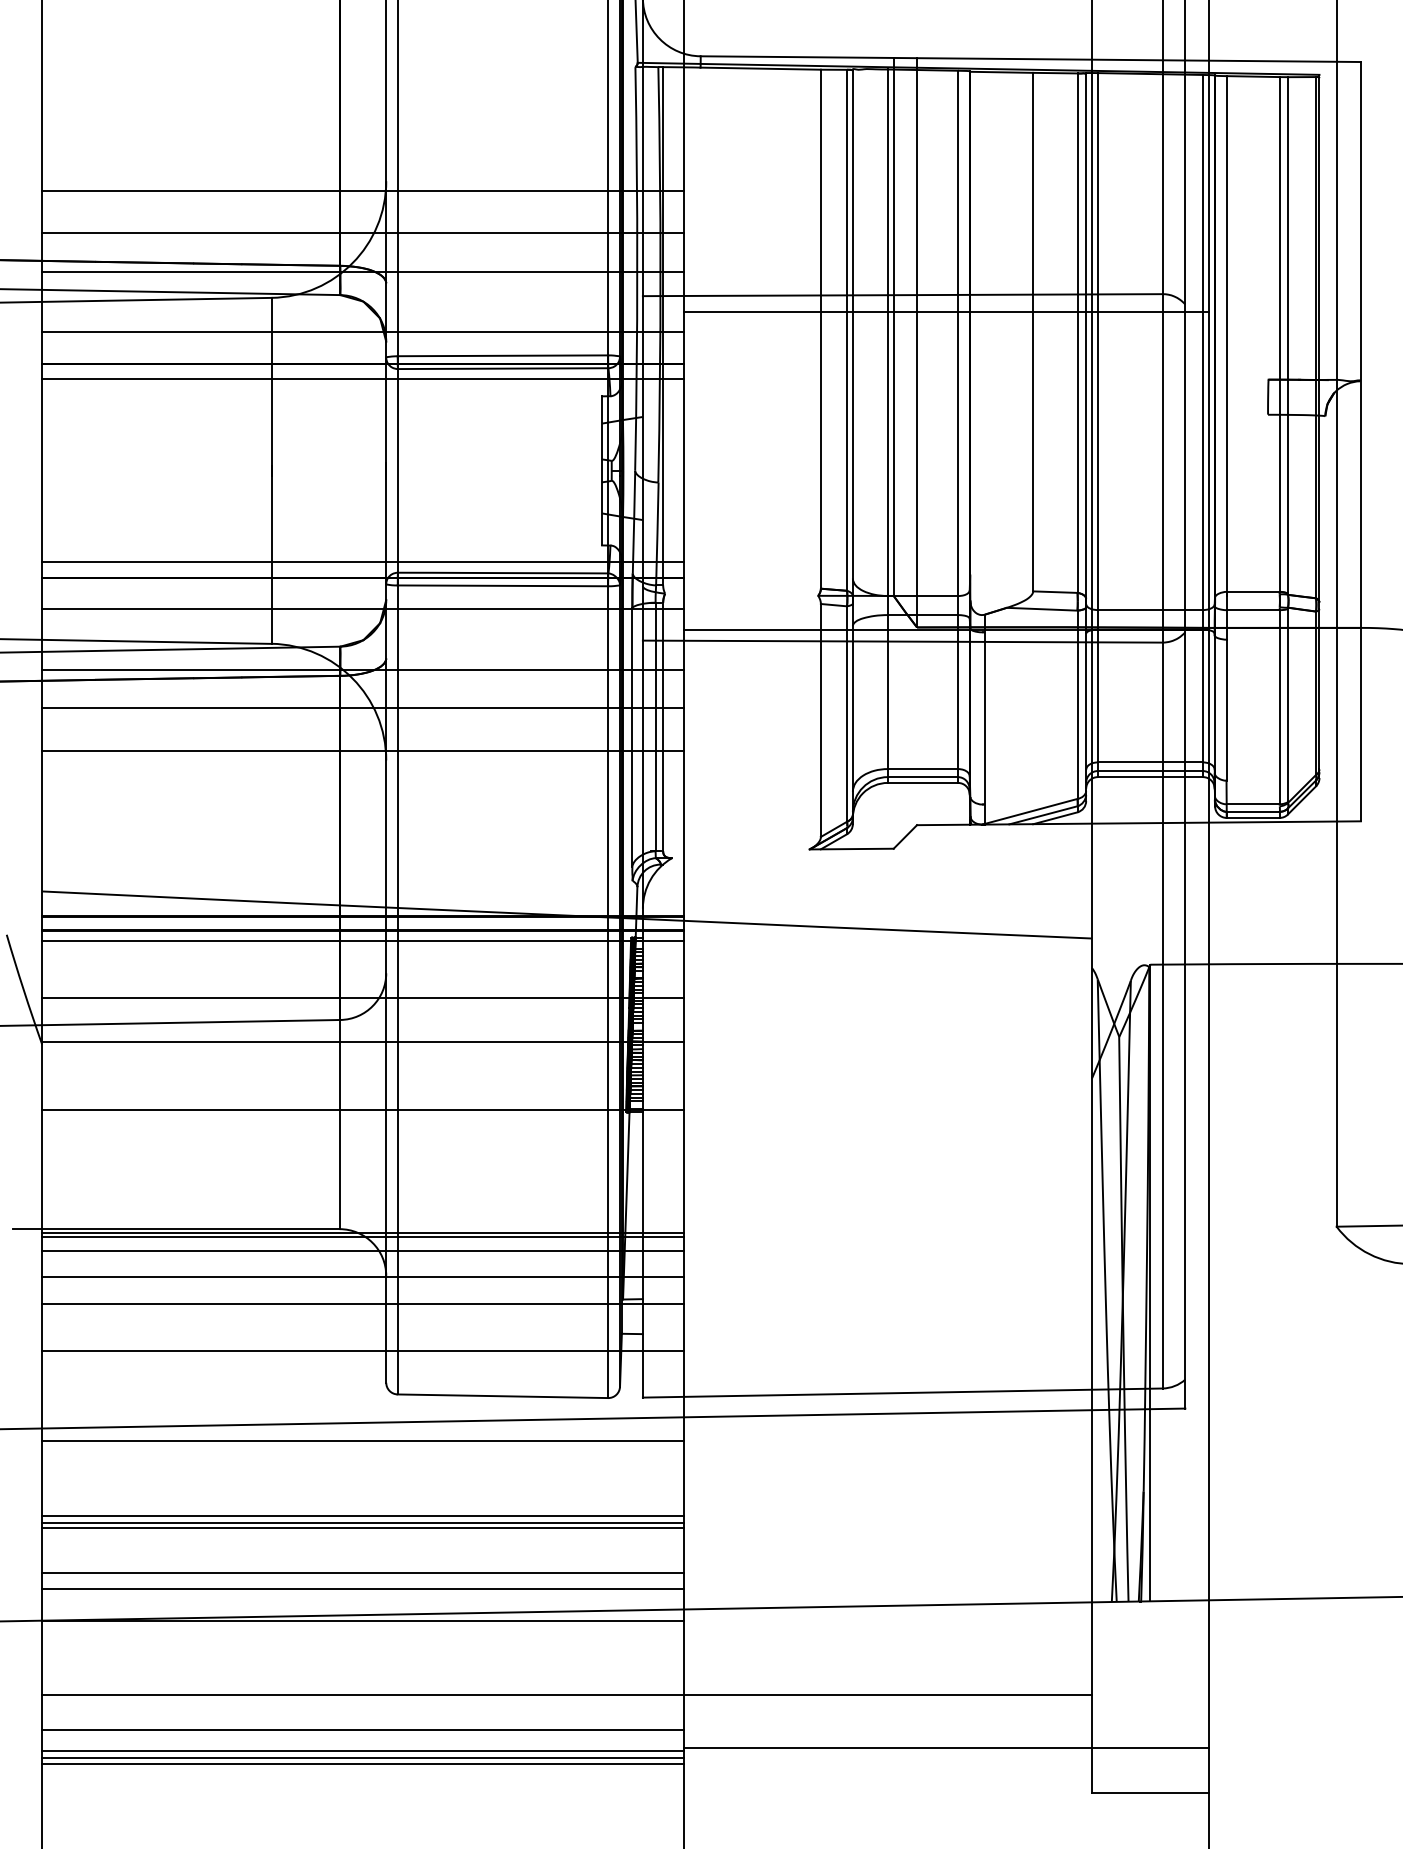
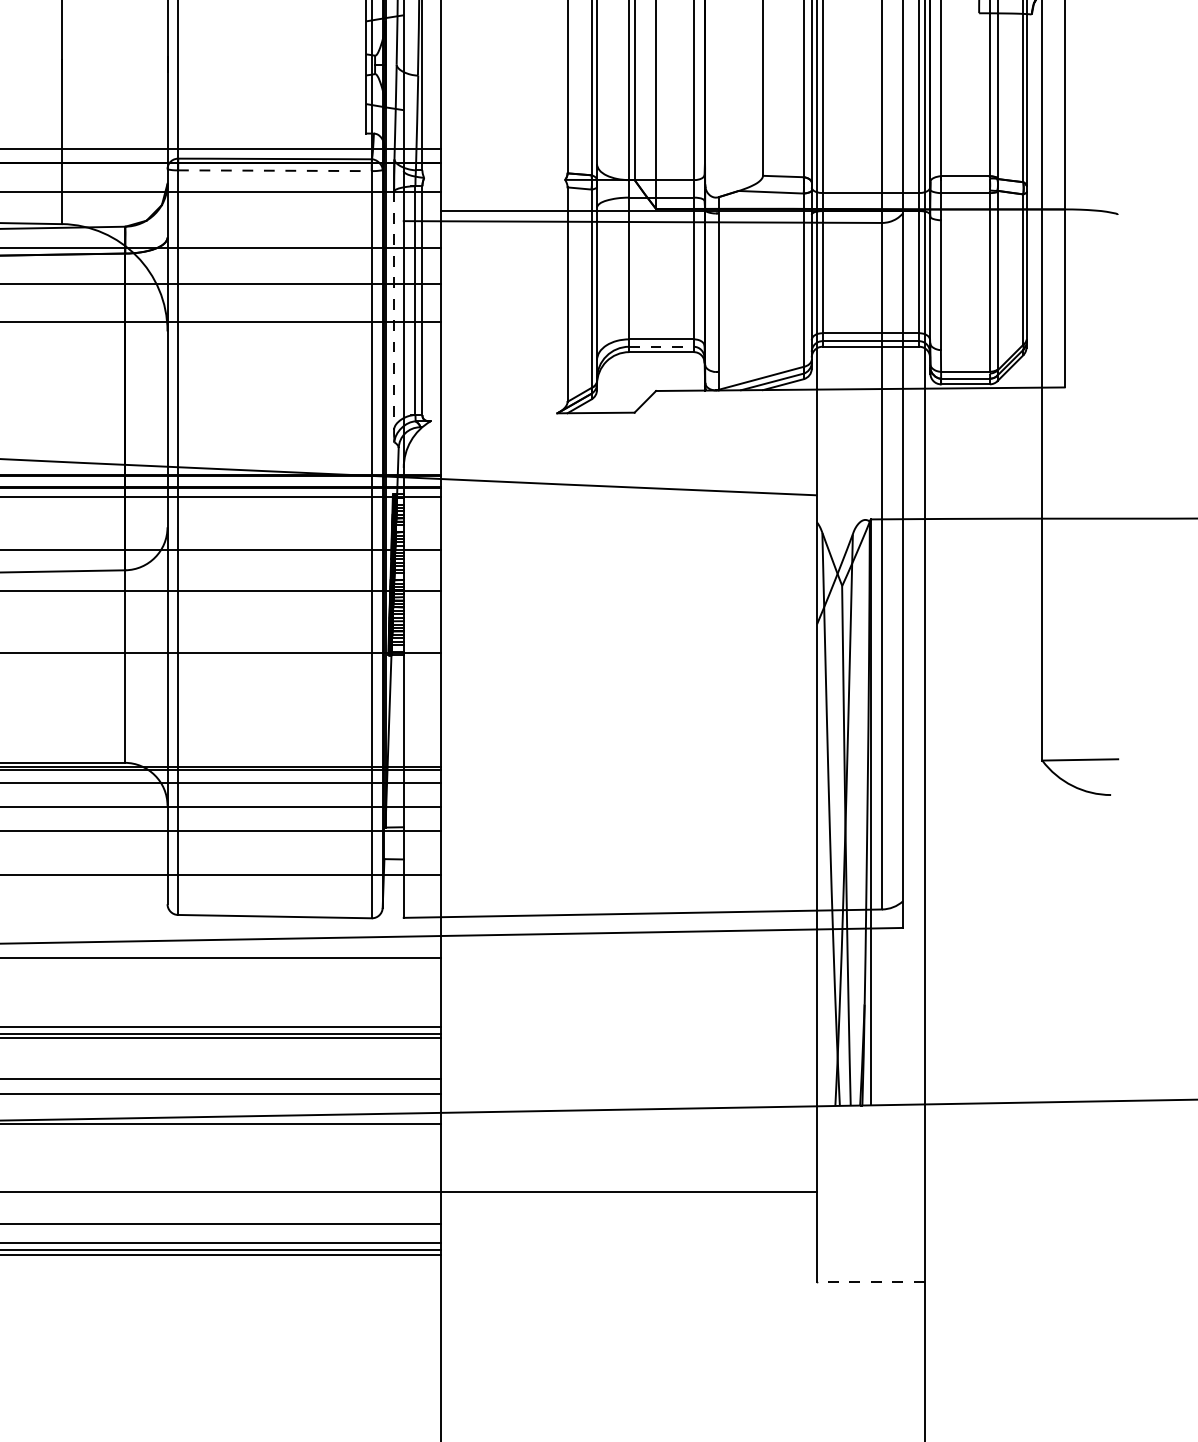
line: (503, 585) -> (275, 170), solid -> dashed
line: (632, 738) -> (394, 311), solid -> dashed
line: (923, 777) -> (662, 347), solid -> dashed
line: (945, 1748) -> (682, 1240), removed
line: (1149, 1793) -> (870, 1282), solid -> dashed

